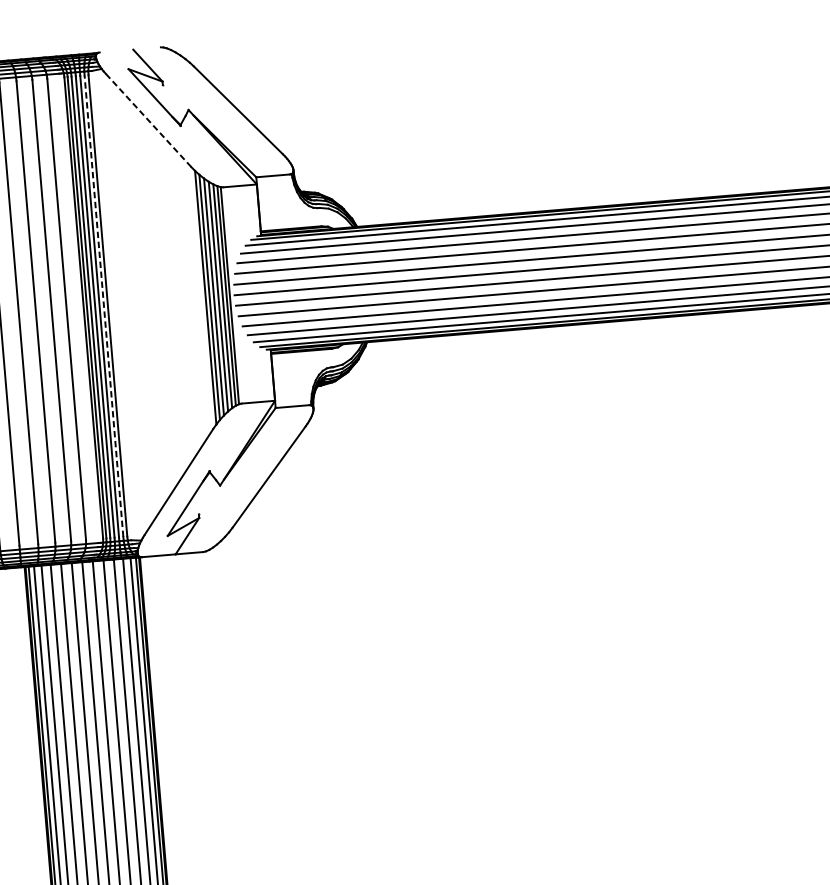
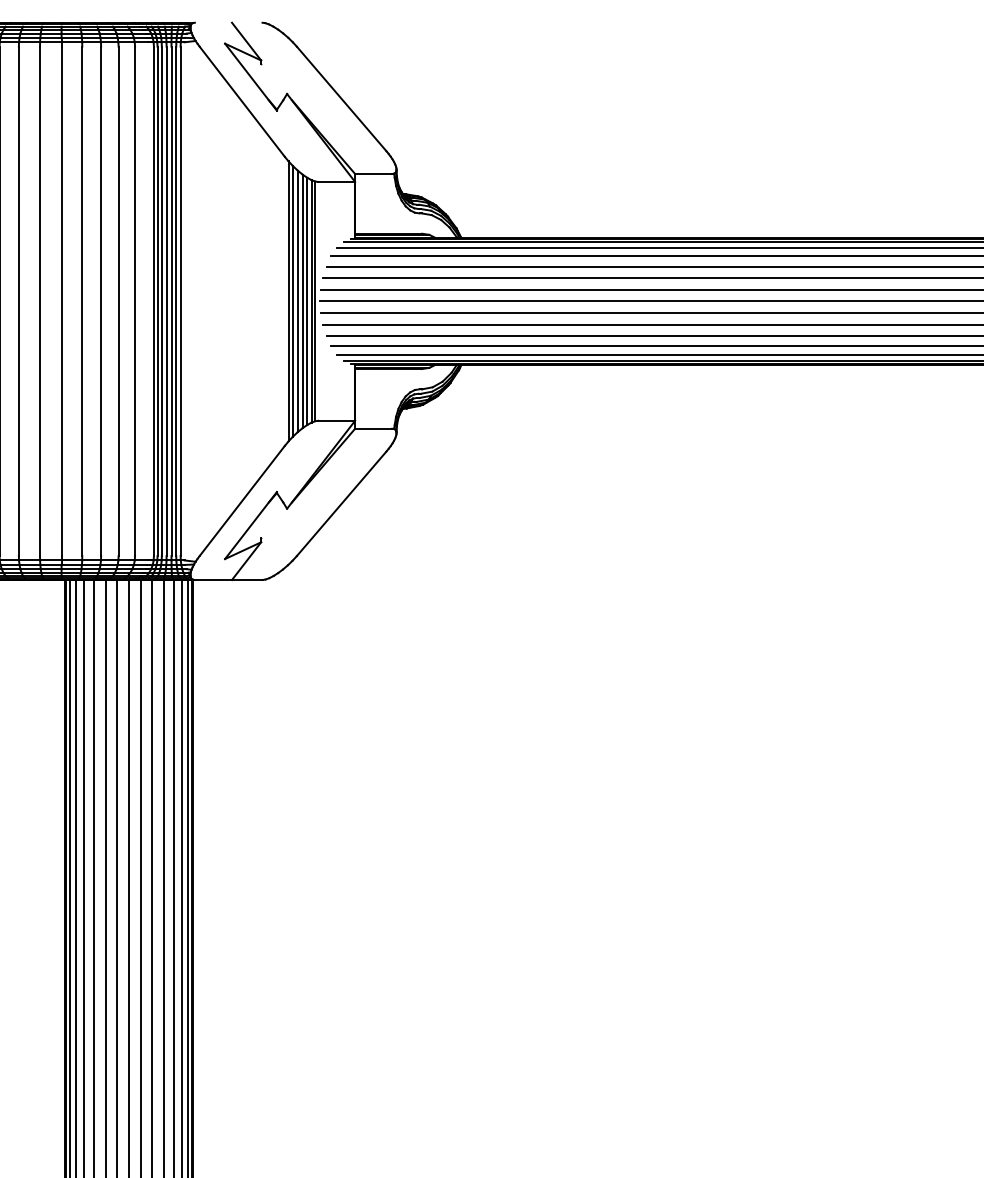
line: (148, 120) -> (242, 101), dashed -> solid
line: (104, 306) -> (176, 301), dashed -> solid

